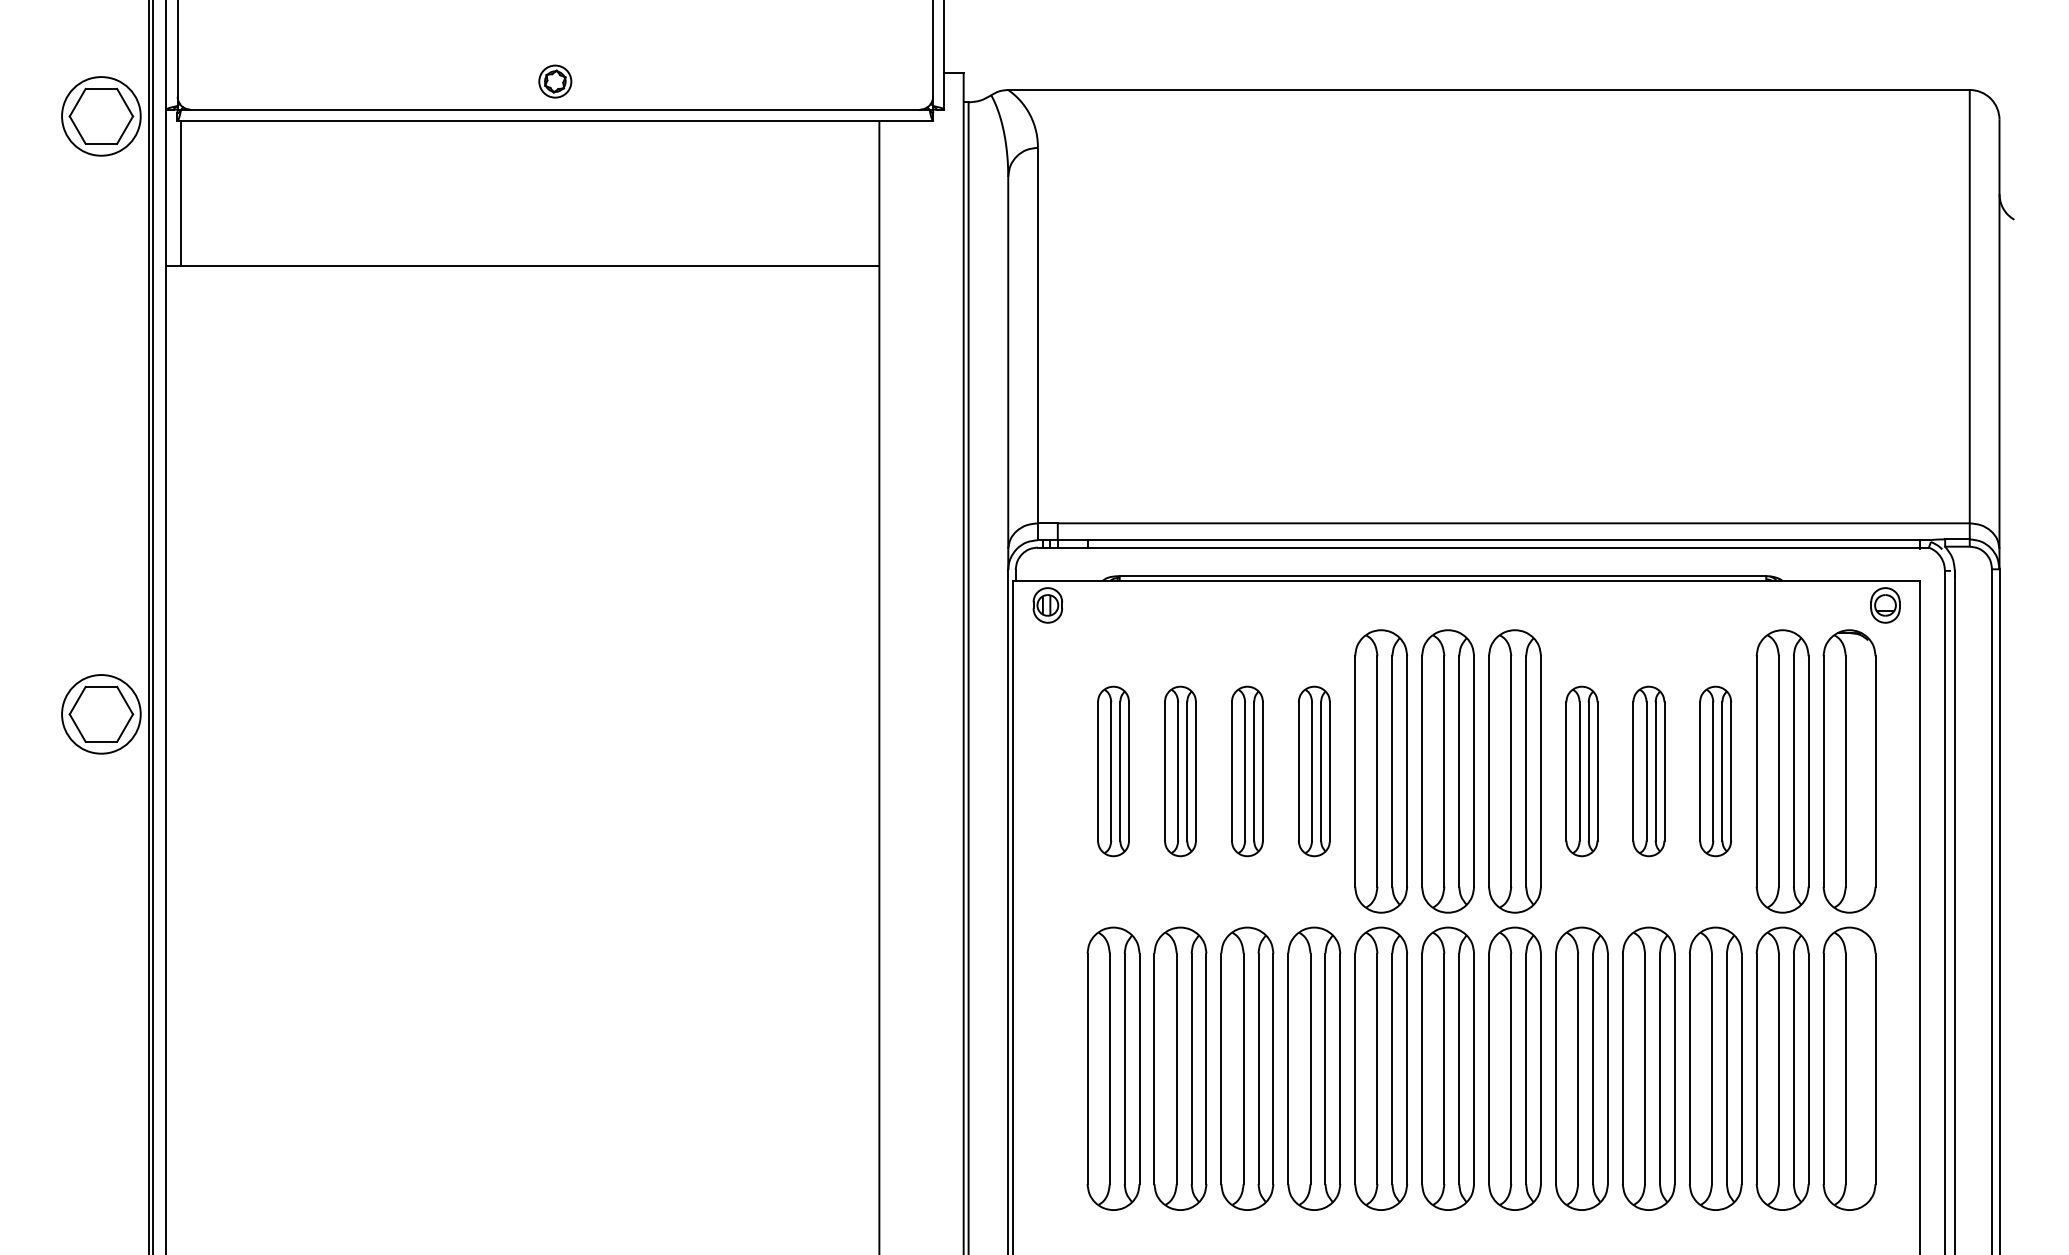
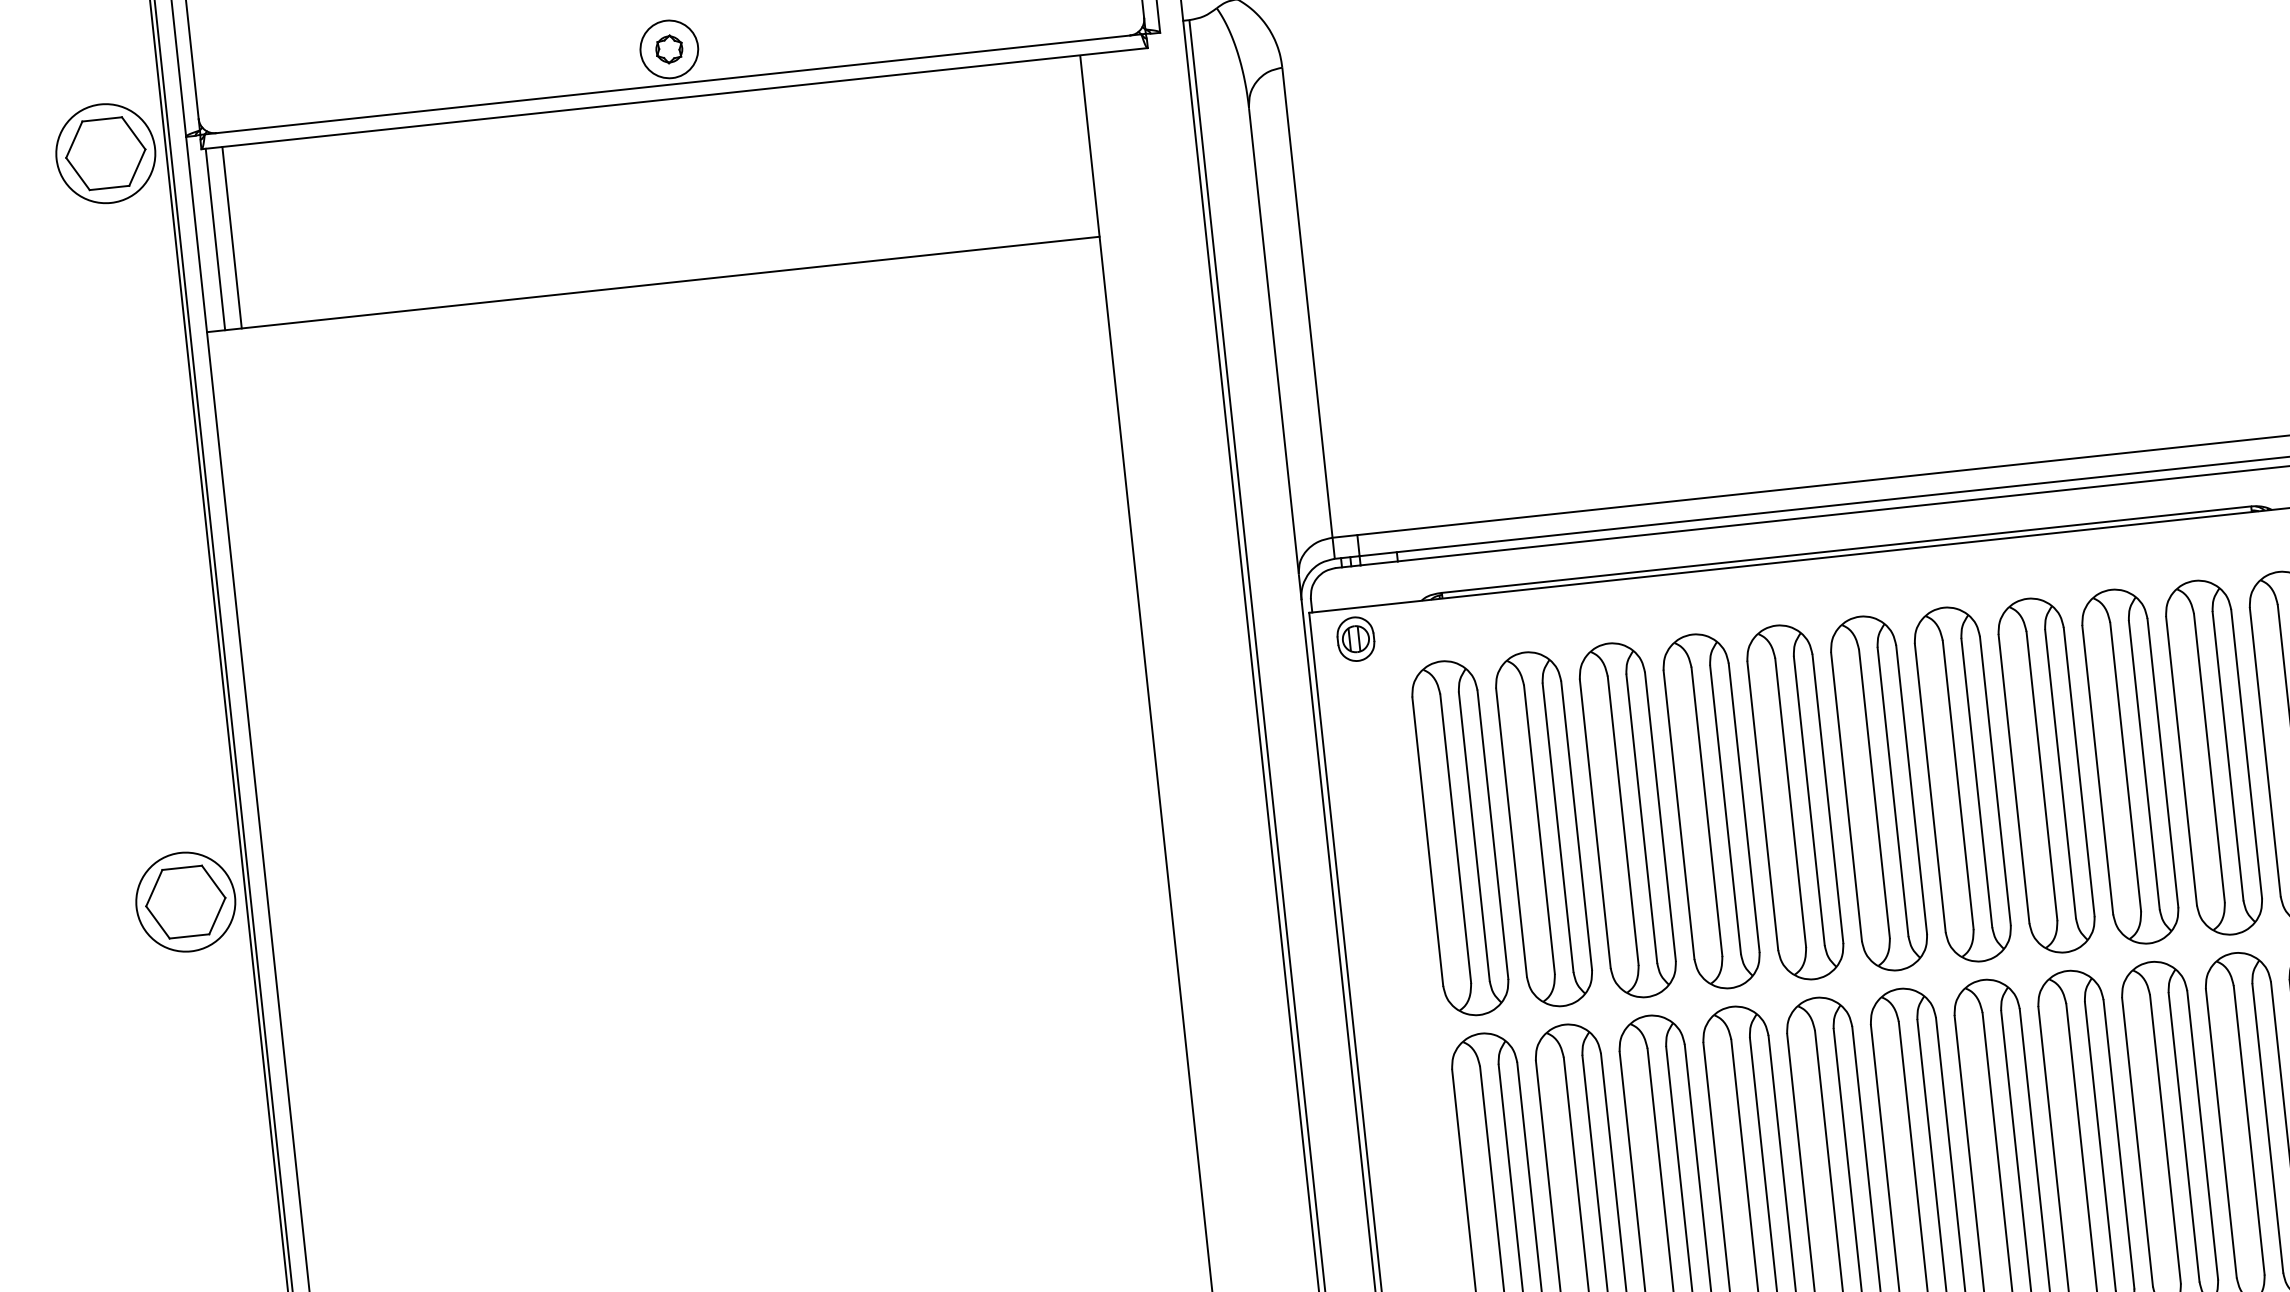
circle: (555, 81) -> (669, 49), size x1.43
line: (194, 192) -> (232, 236), added
part: (1113, 771) -> (1460, 838), size x1.67
part: (1180, 771) -> (1544, 829), size x1.67
part: (1247, 771) -> (1628, 820), size x1.67
part: (1314, 771) -> (1711, 811), size x1.67
part: (1581, 771) -> (2046, 775), size x1.67
part: (1648, 771) -> (2129, 766), size x1.67
part: (1715, 771) -> (2213, 757), size x1.67

